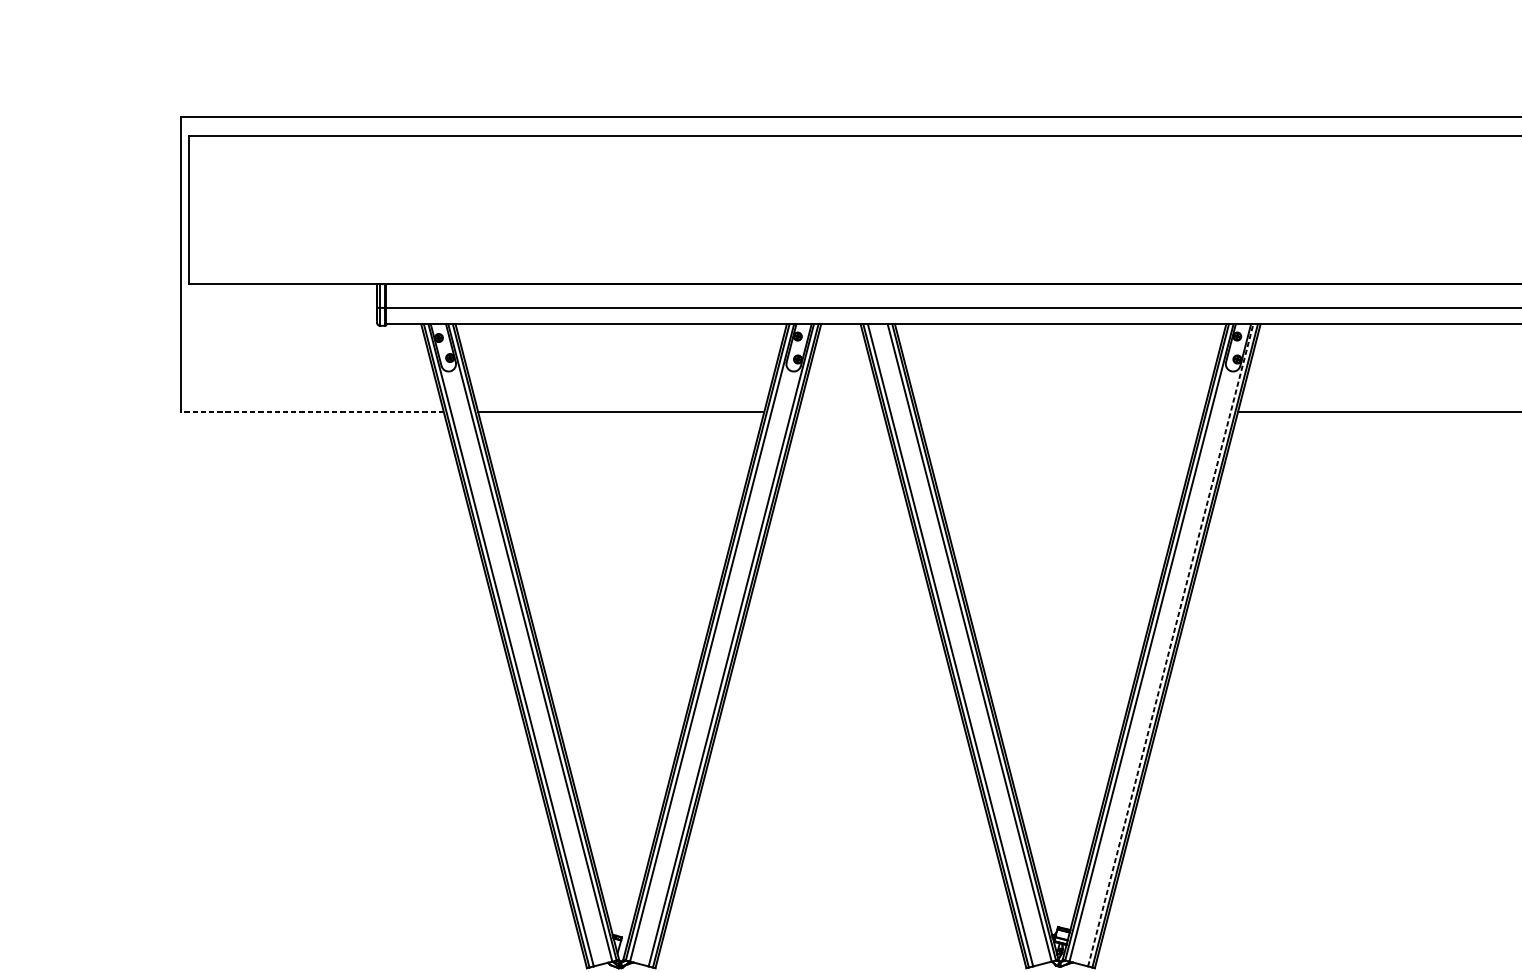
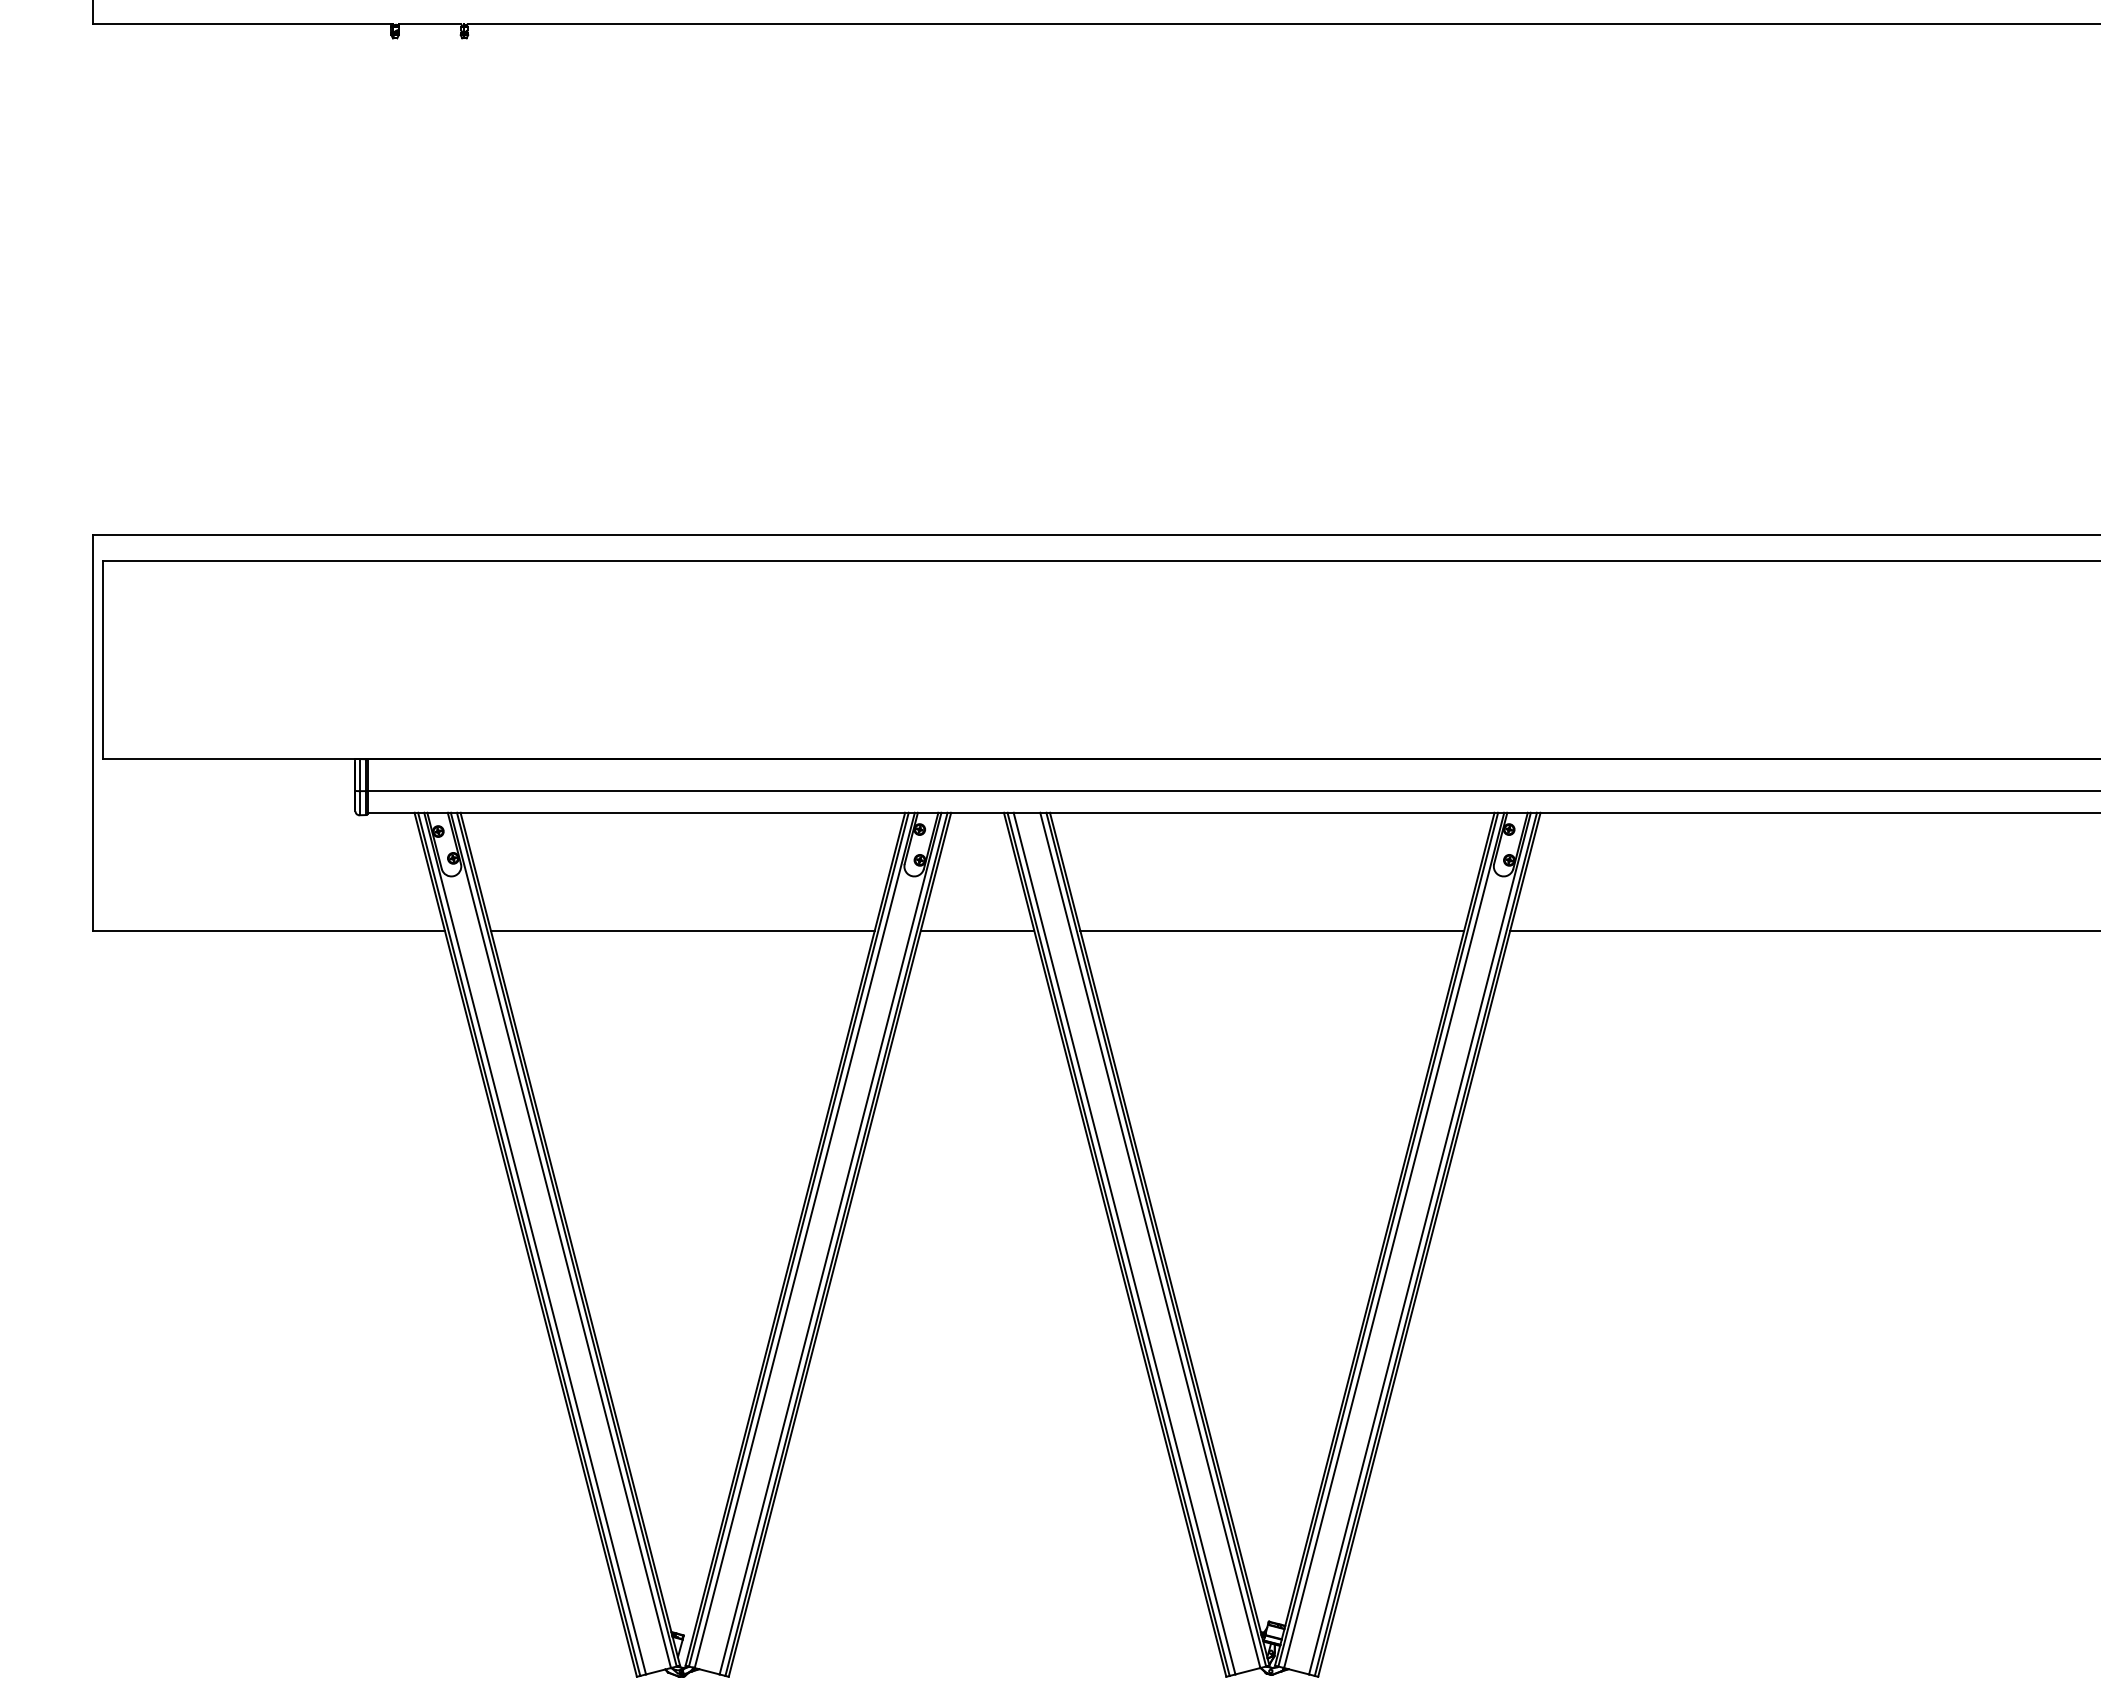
line: (312, 412) -> (268, 931), dashed -> solid
line: (840, 412) -> (977, 931), added
line: (1060, 412) -> (1272, 931), added
line: (1170, 645) -> (1419, 1243), dashed -> solid

